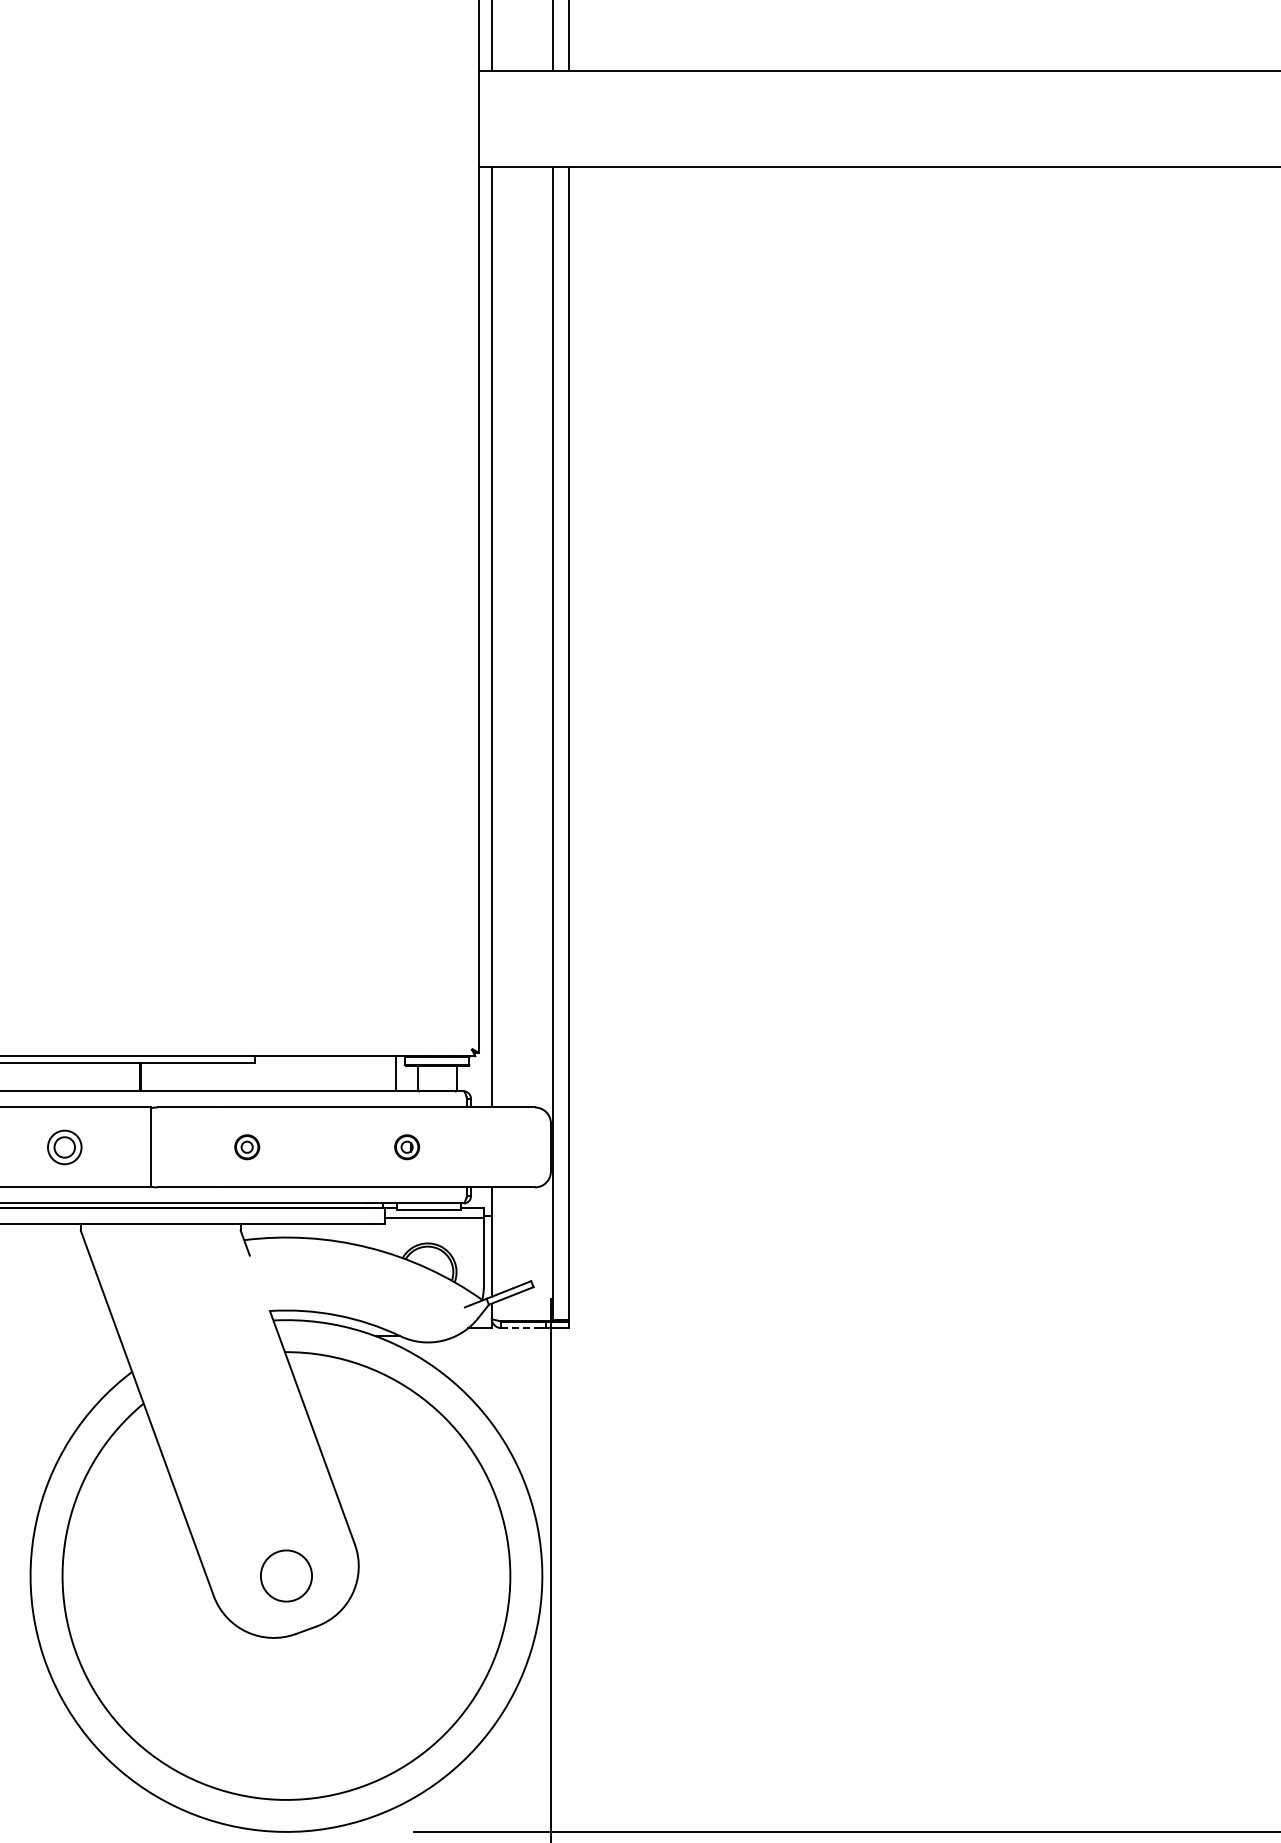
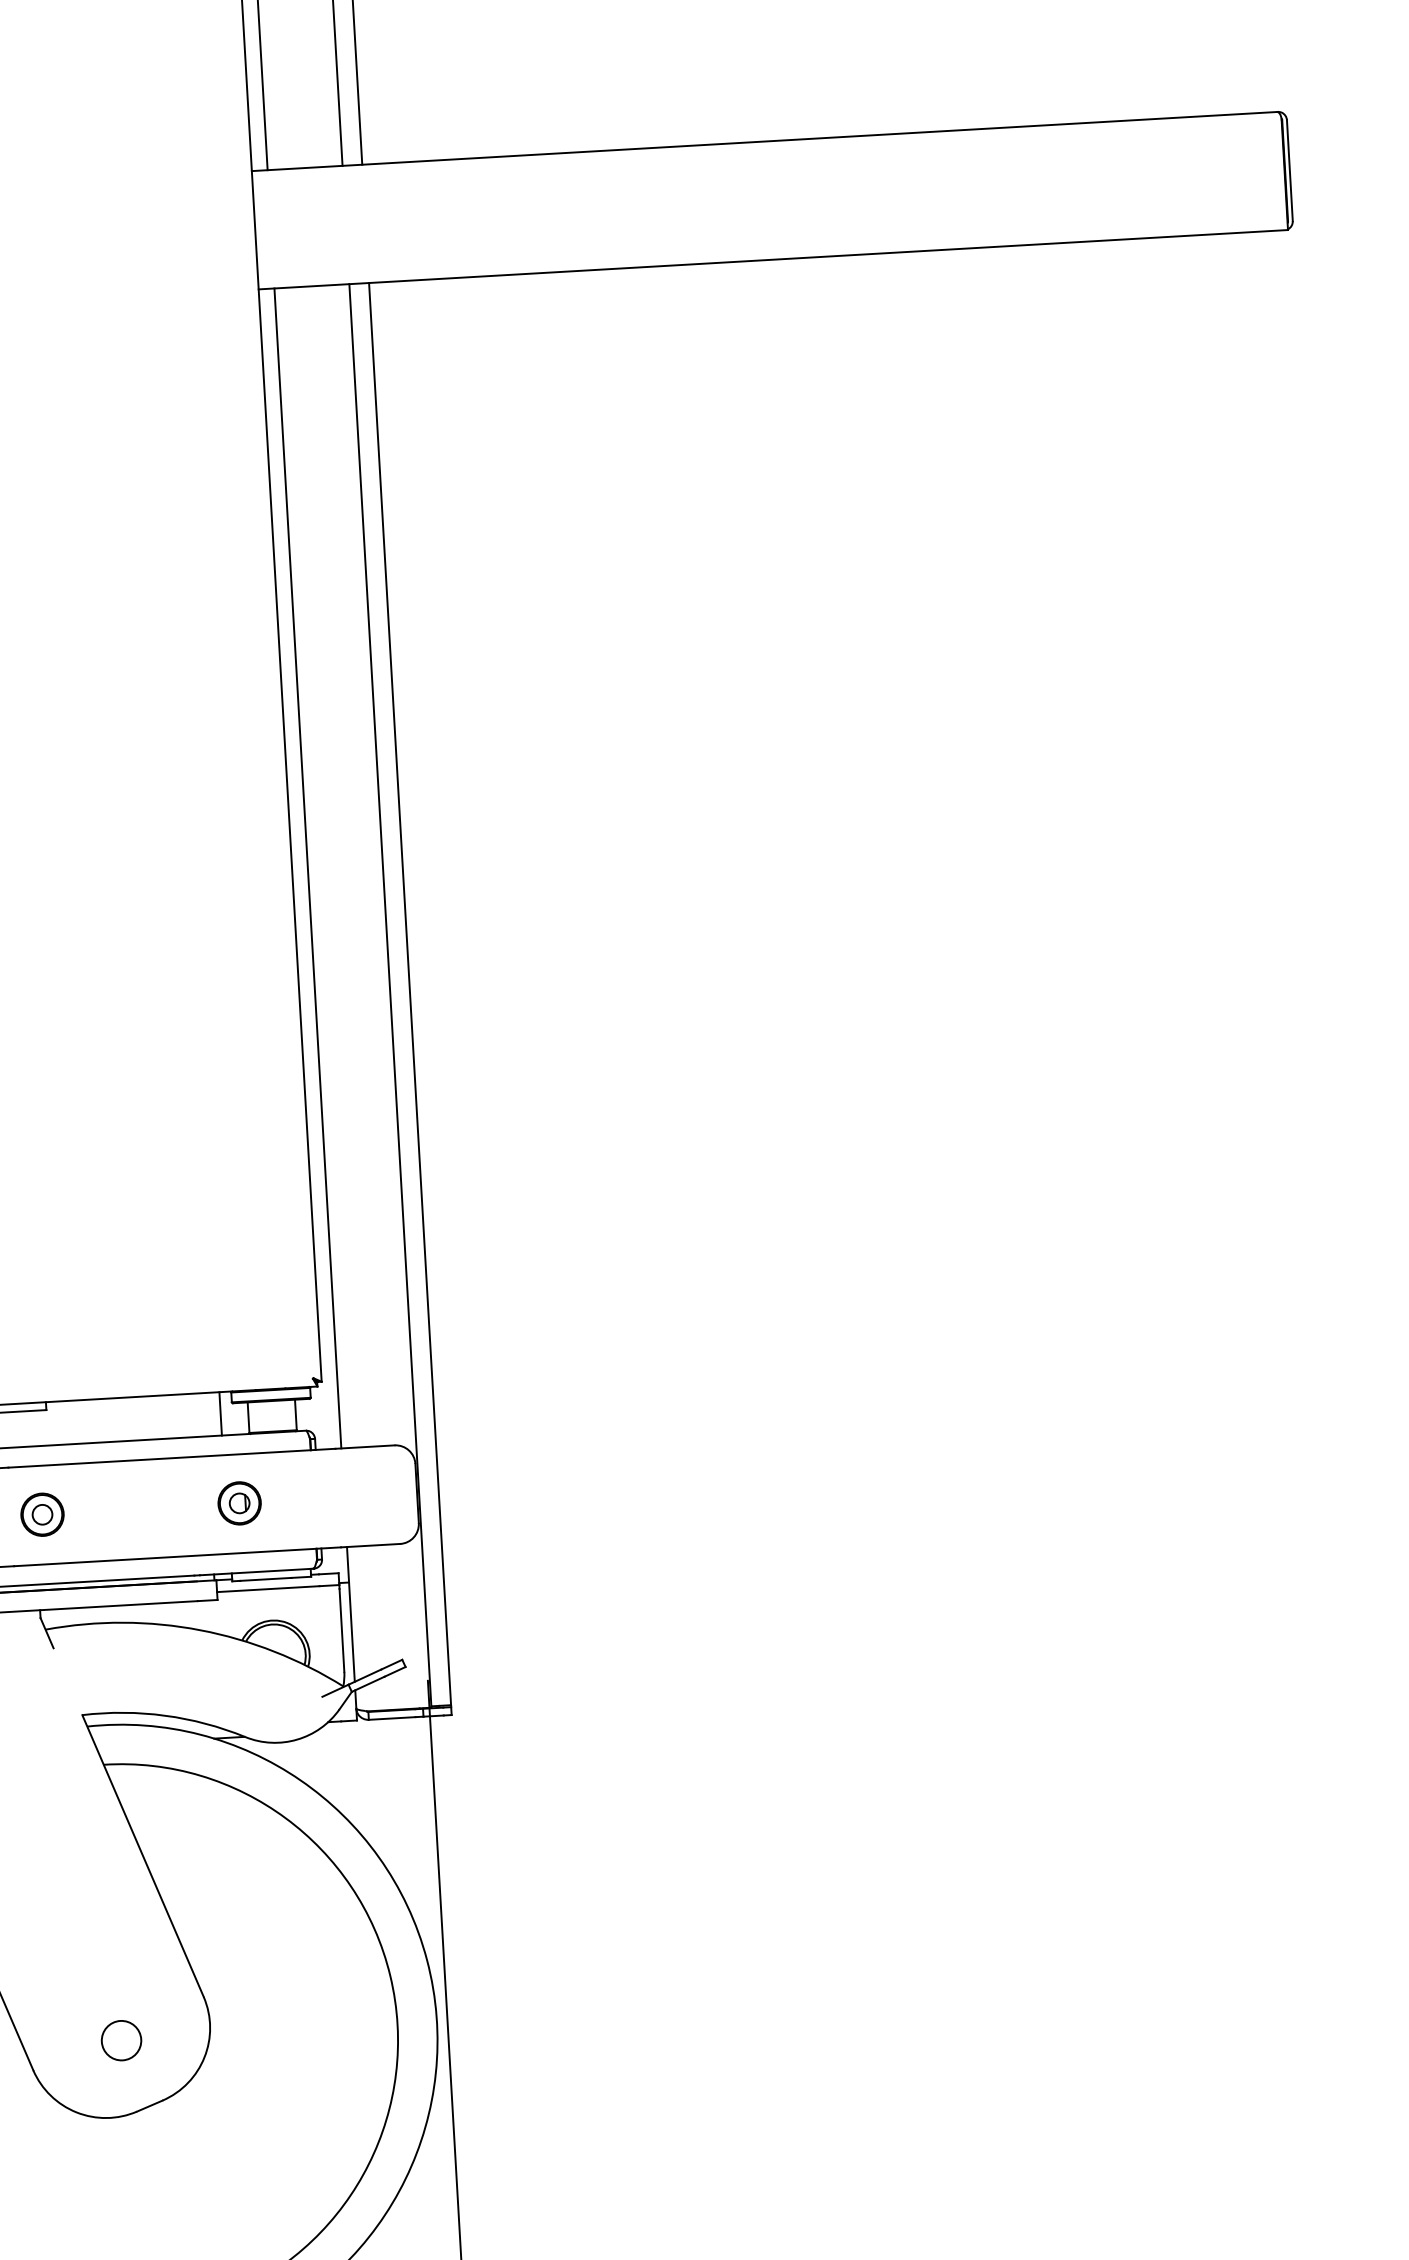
part: (247, 1147) -> (43, 1515), size x1.43
part: (407, 1147) -> (240, 1503), size x1.43
line: (520, 1328) -> (392, 1718), dashed -> solid
circle: (286, 1576) -> (121, 2041), size x0.62

